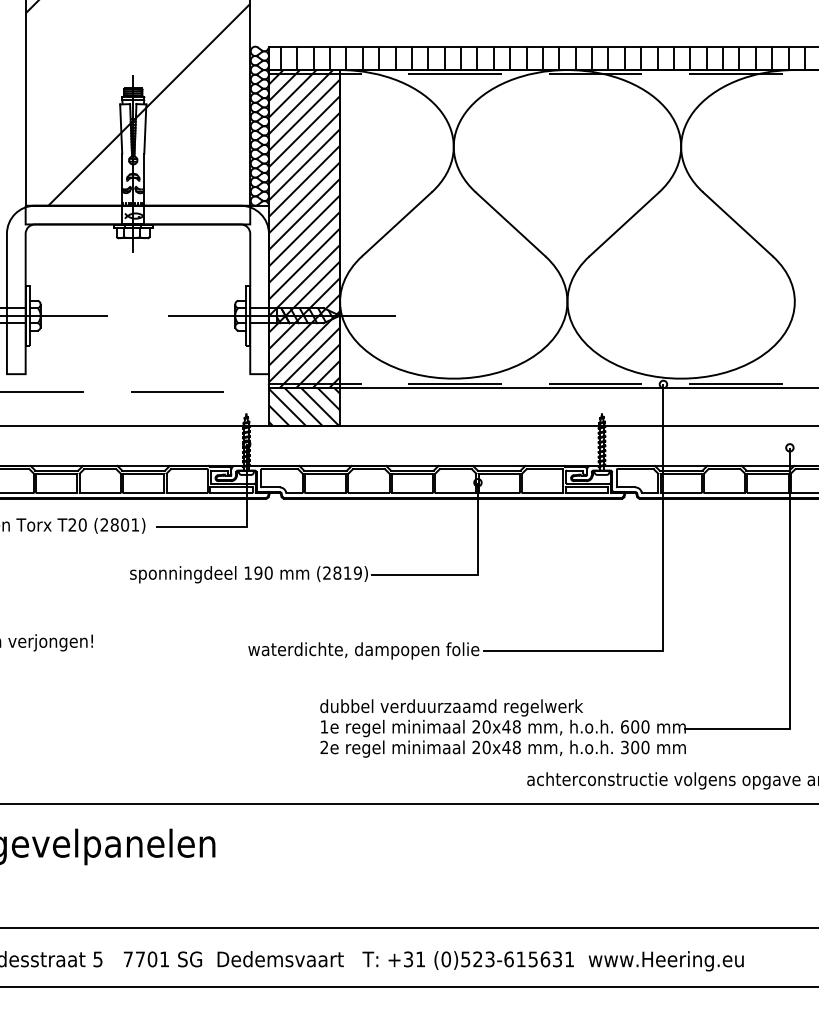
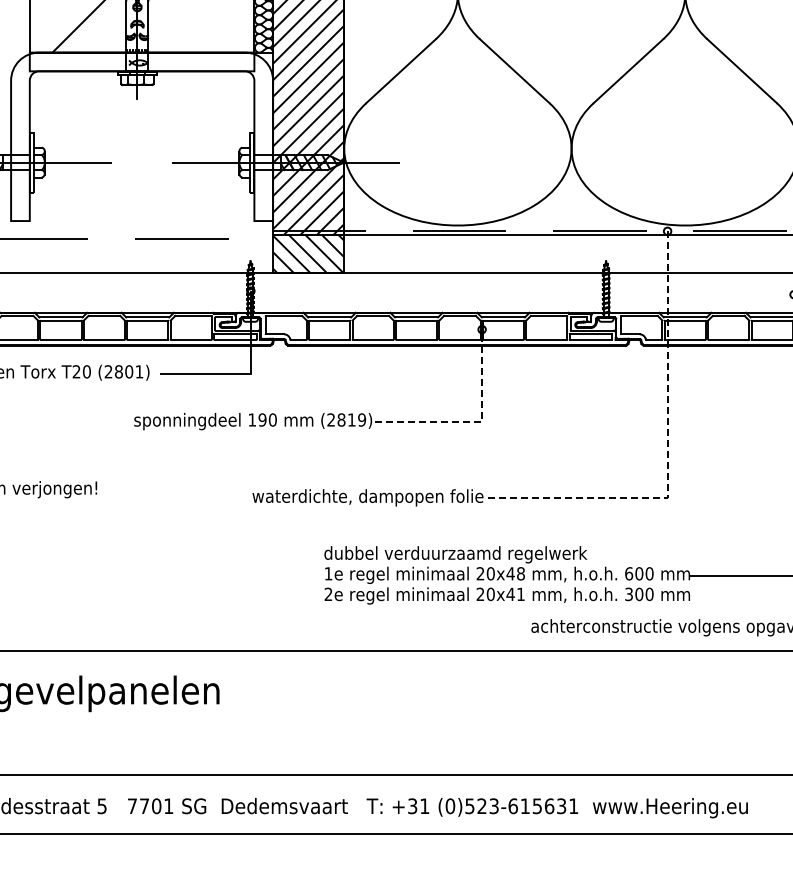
line: (471, 574) -> (475, 421), solid -> dashed
line: (663, 608) -> (667, 455), solid -> dashed
text: (516, 747) -> (520, 594), 20x48 -> 20x41

